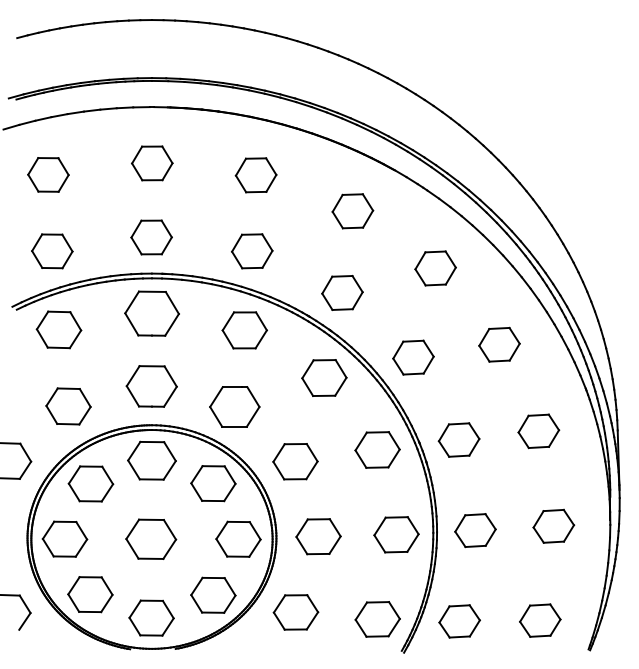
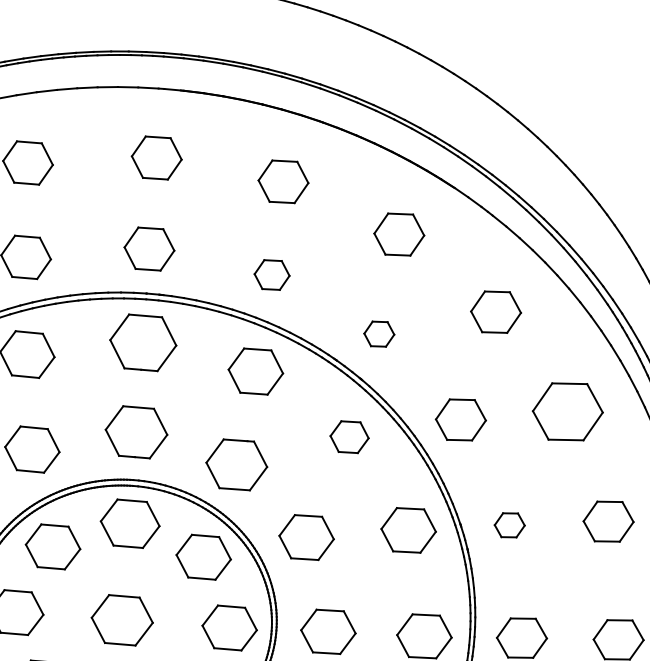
part: (252, 251) -> (272, 275), size x0.7
part: (342, 292) -> (379, 333), size x0.6
part: (499, 344) -> (567, 411), size x1.4
part: (324, 377) -> (349, 436), size x0.7
part: (458, 439) -> (509, 524), size x0.6

